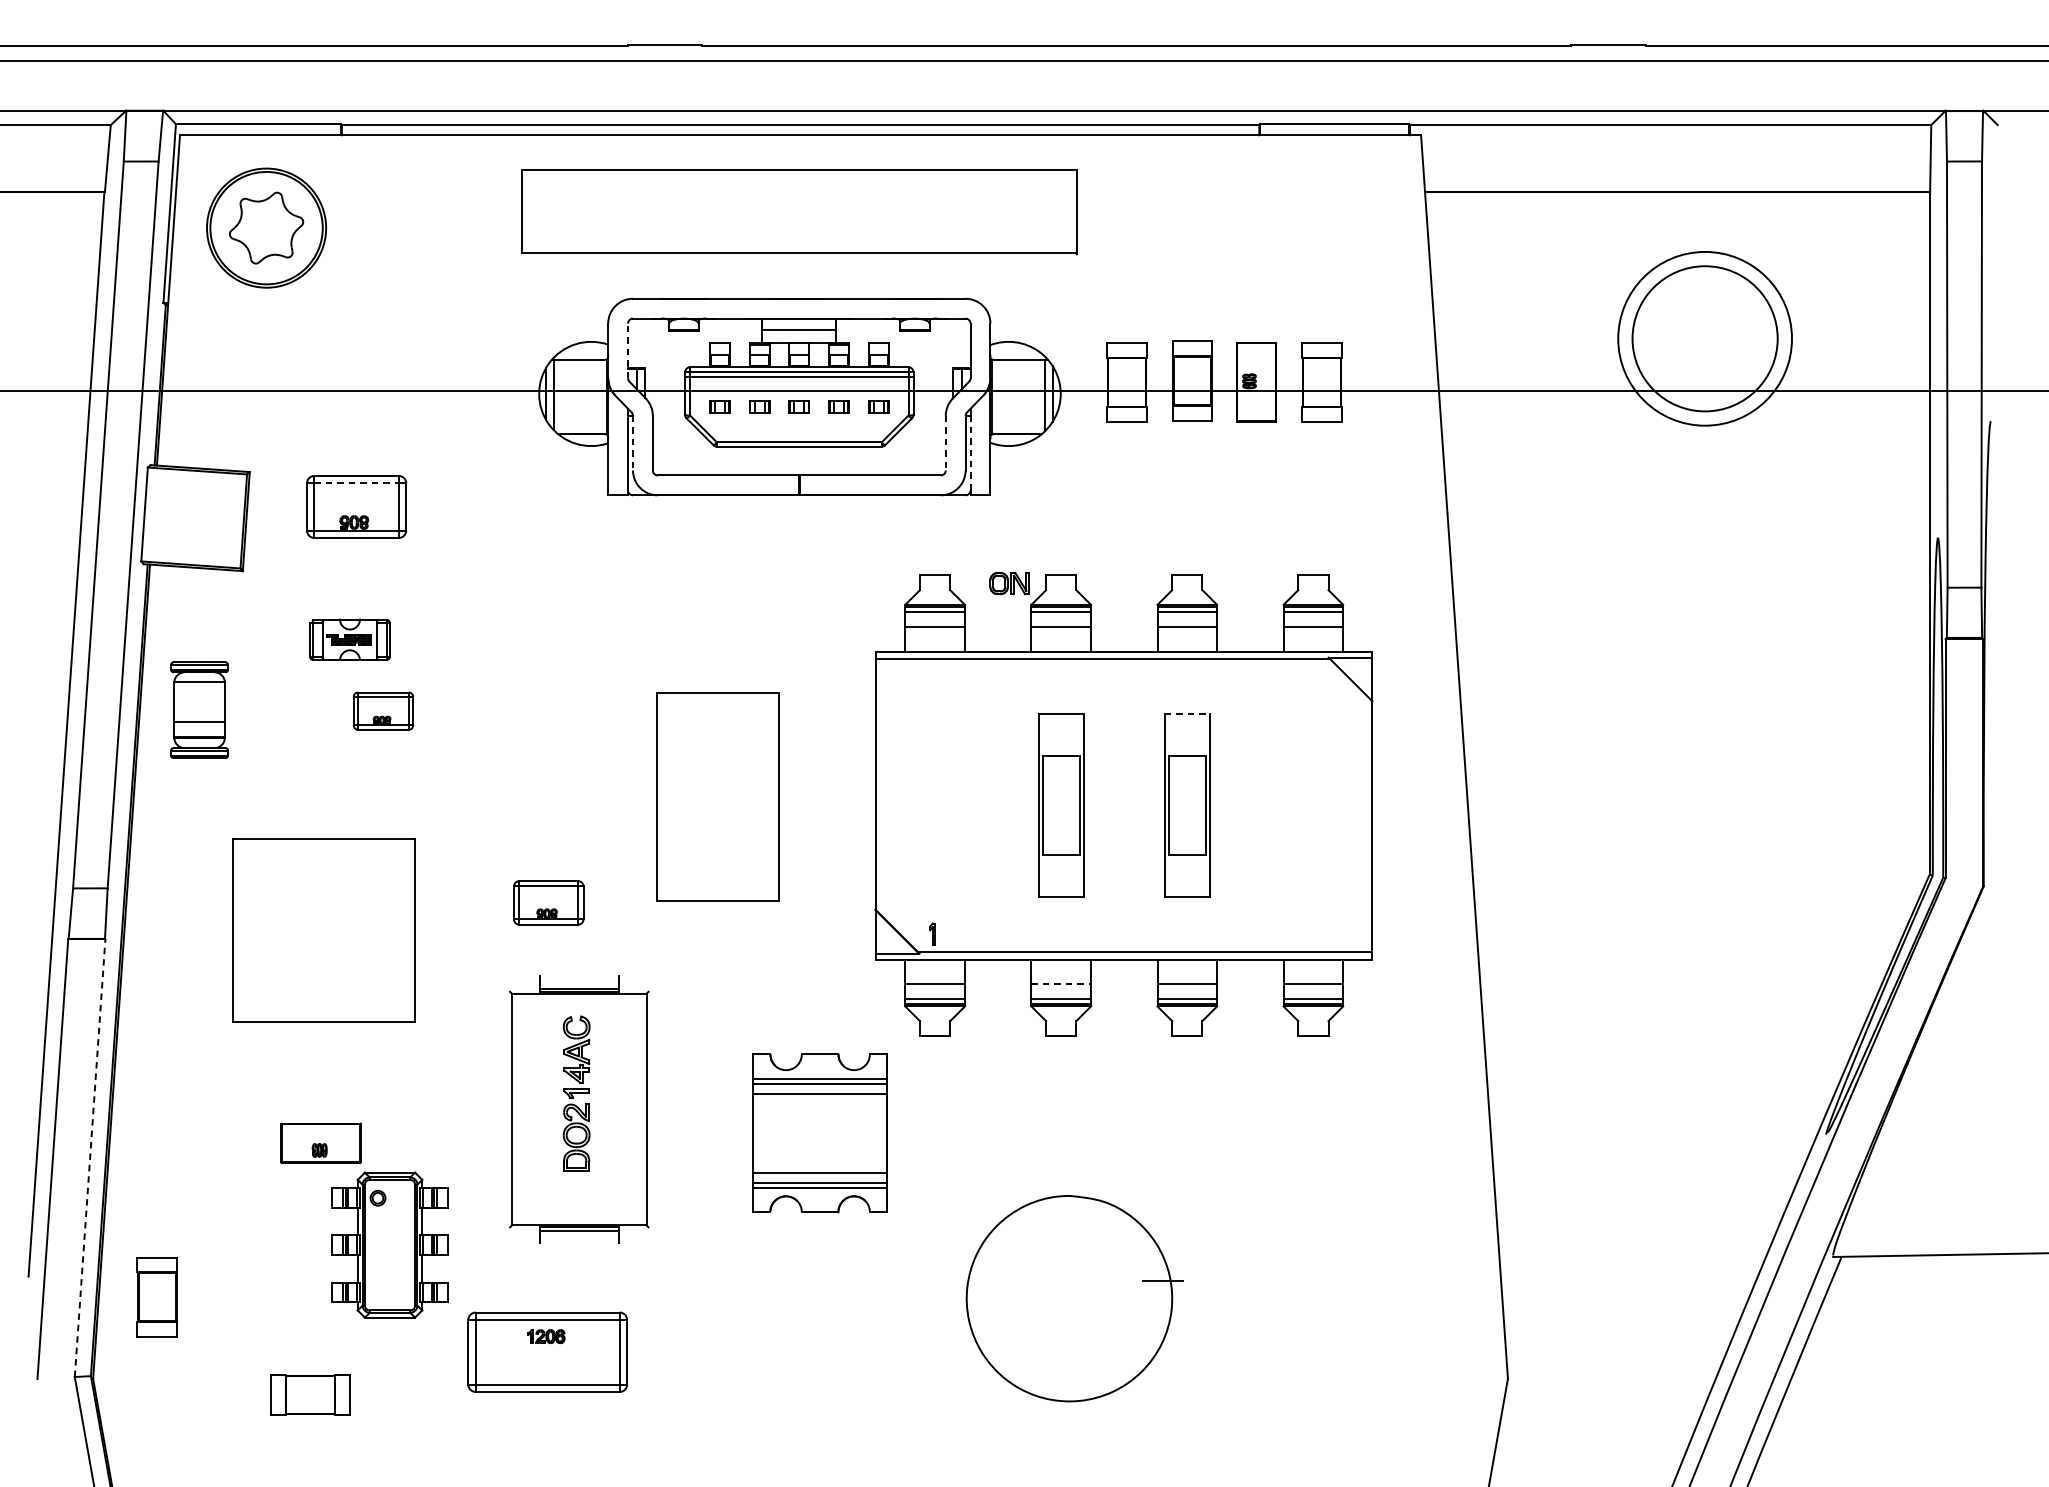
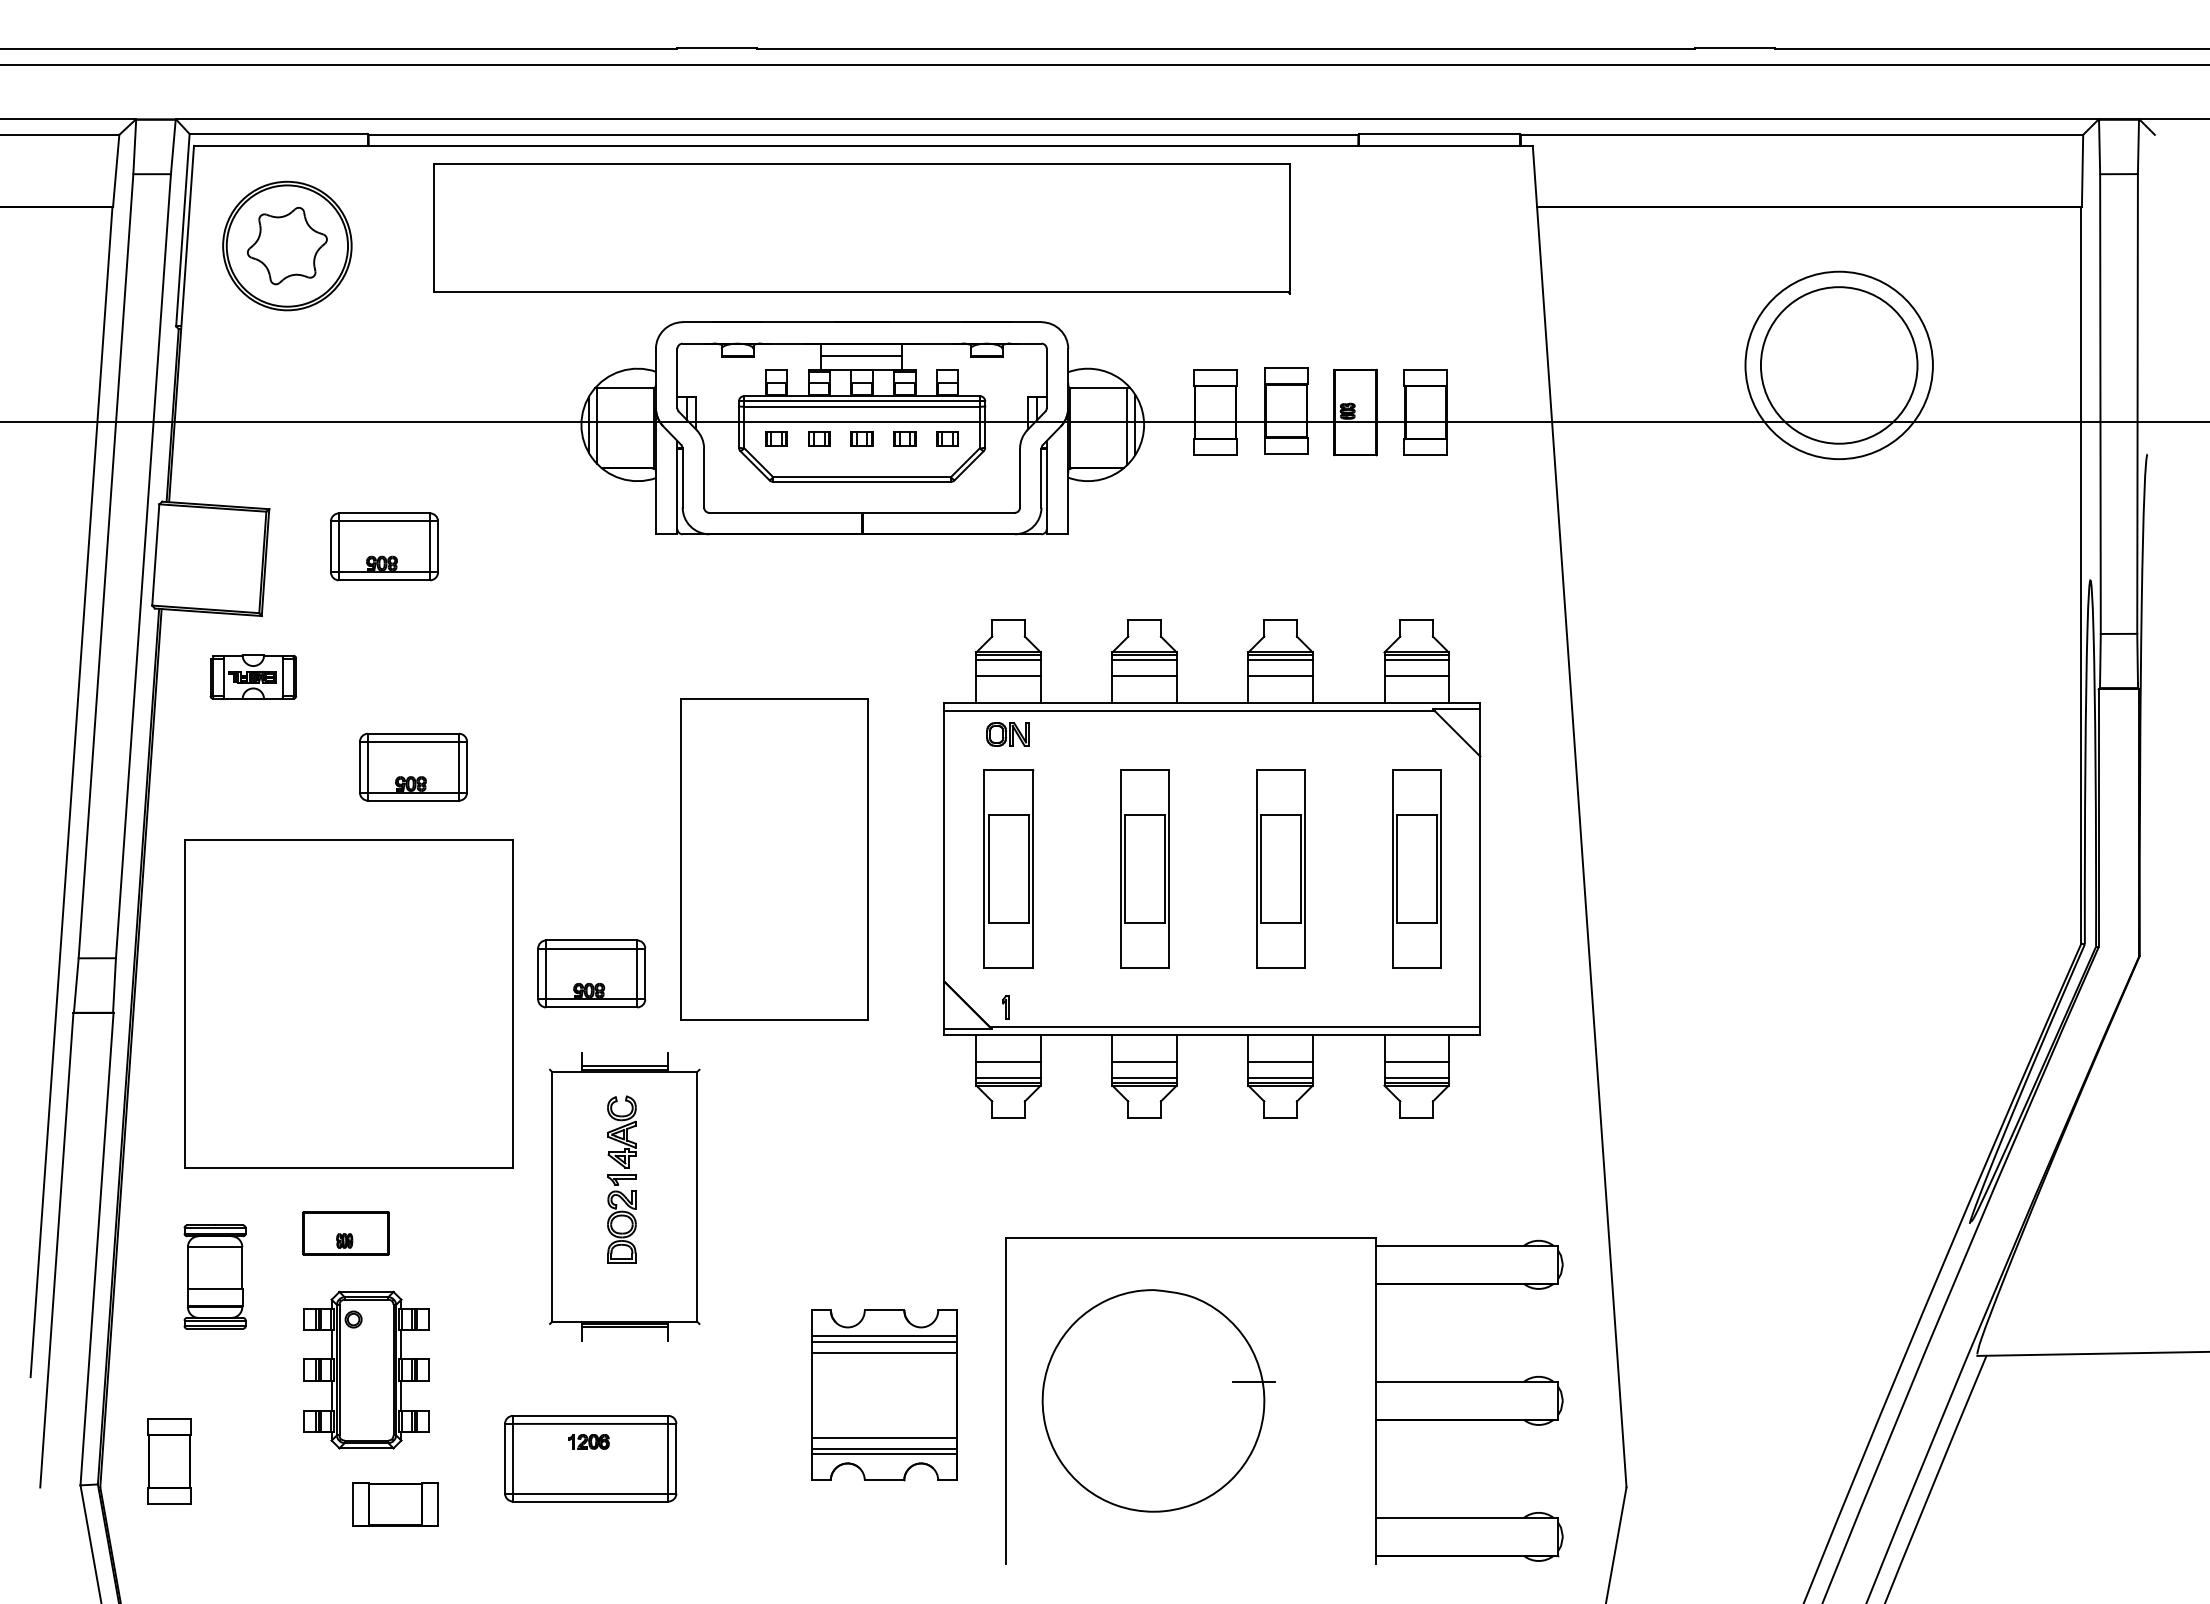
part: (798, 211) -> (861, 228), size x1.43
line: (628, 349) -> (677, 377), dashed -> solid
line: (632, 443) -> (682, 478), dashed -> solid
line: (946, 443) -> (1020, 478), dashed -> solid
line: (970, 452) -> (1046, 488), dashed -> solid
line: (356, 483) -> (384, 521), dashed -> solid
part: (1009, 583) -> (1007, 734), moved
part: (350, 639) -> (253, 676), moved
part: (199, 709) -> (214, 1276), moved
part: (383, 710) -> (413, 766), size x1.67
line: (1188, 713) -> (1281, 769), dashed -> solid
part: (718, 796) -> (774, 859), size x1.43
part: (935, 805) -> (1008, 868), added
part: (1313, 805) -> (1416, 868), added
part: (548, 902) -> (591, 973), size x1.43
part: (323, 930) -> (348, 1003), size x1.67
line: (1062, 984) -> (1145, 1061), dashed -> solid
part: (820, 1133) -> (884, 1395), moved
line: (90, 1158) -> (97, 1249), dashed -> solid
part: (389, 1244) -> (366, 1369), moved
part: (157, 1297) -> (169, 1461), moved
part: (1275, 1298) -> (1375, 1400), added
part: (310, 1394) -> (395, 1504), moved

